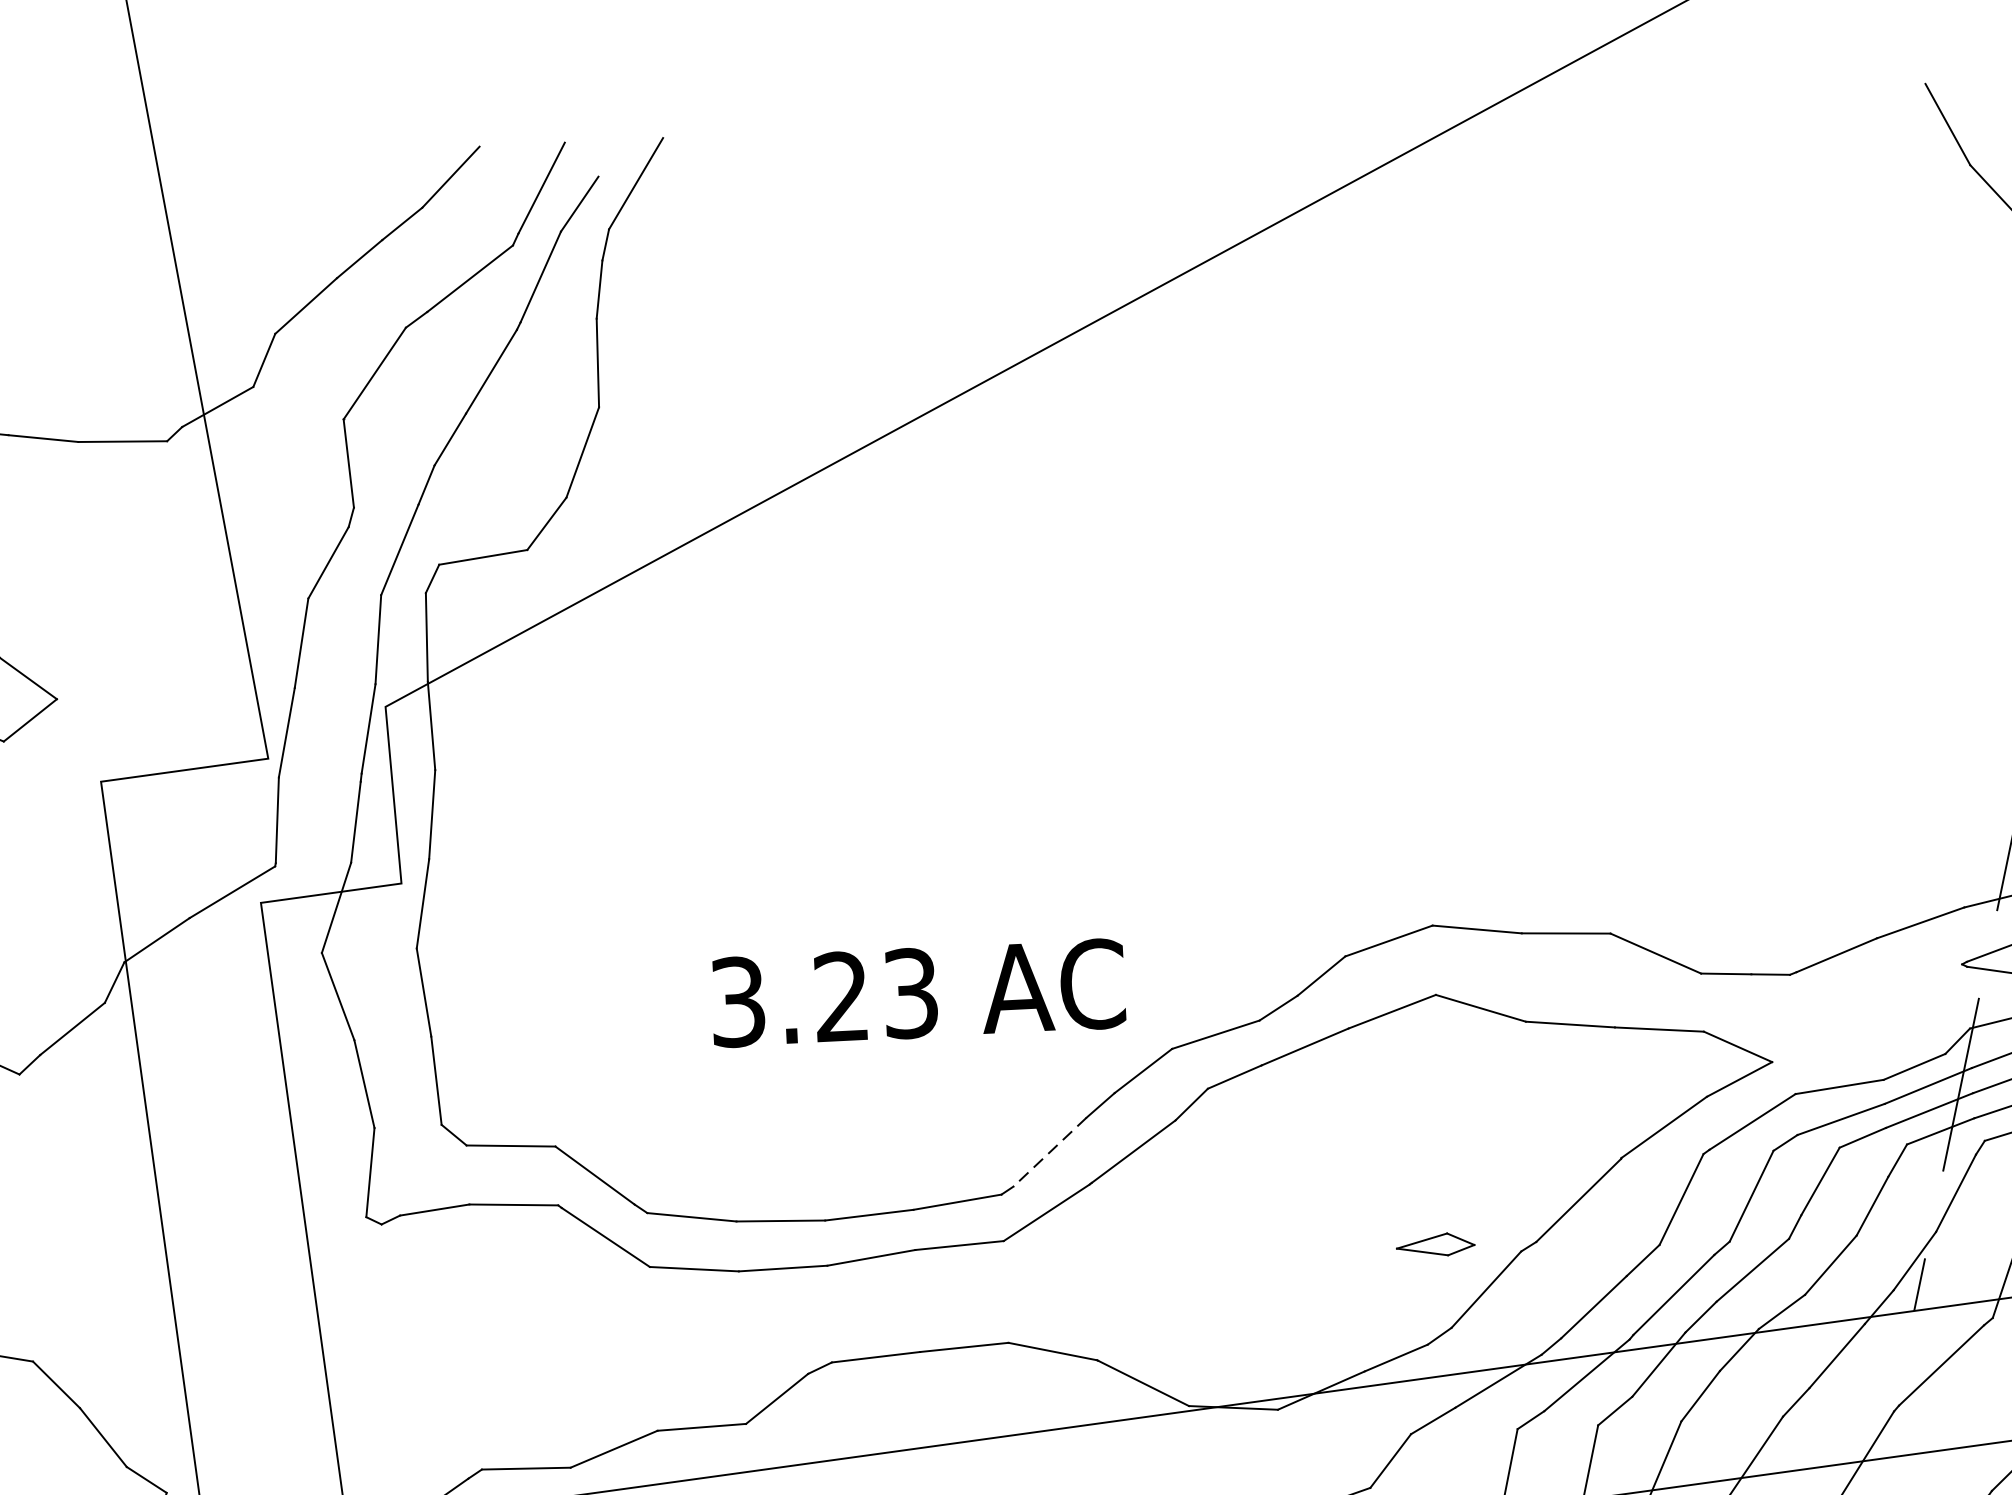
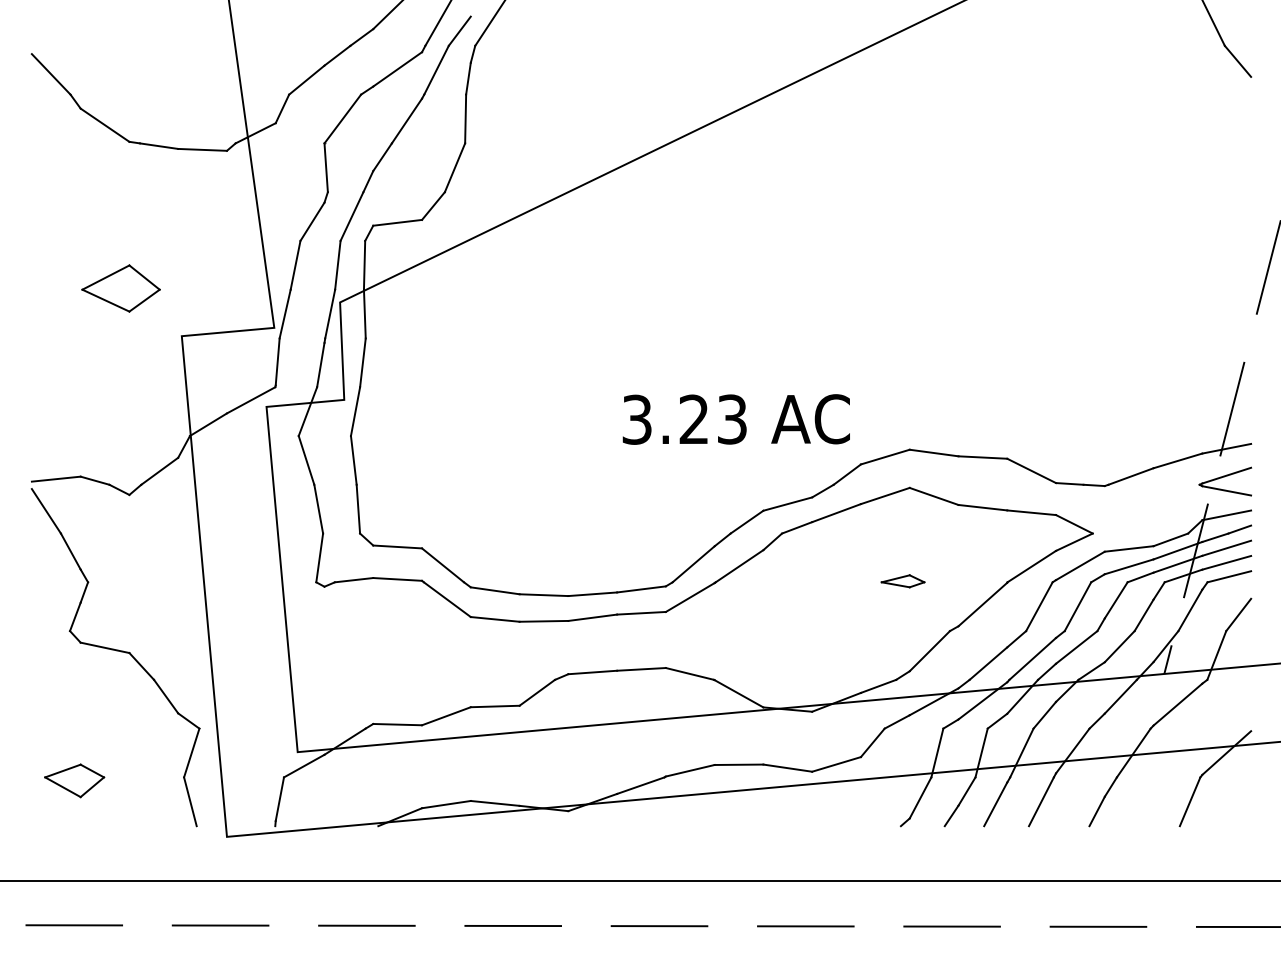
text: (916, 993) -> (735, 419), moved
line: (1049, 1152) -> (693, 564), dashed -> solid
part: (1434, 1245) -> (902, 581), moved

